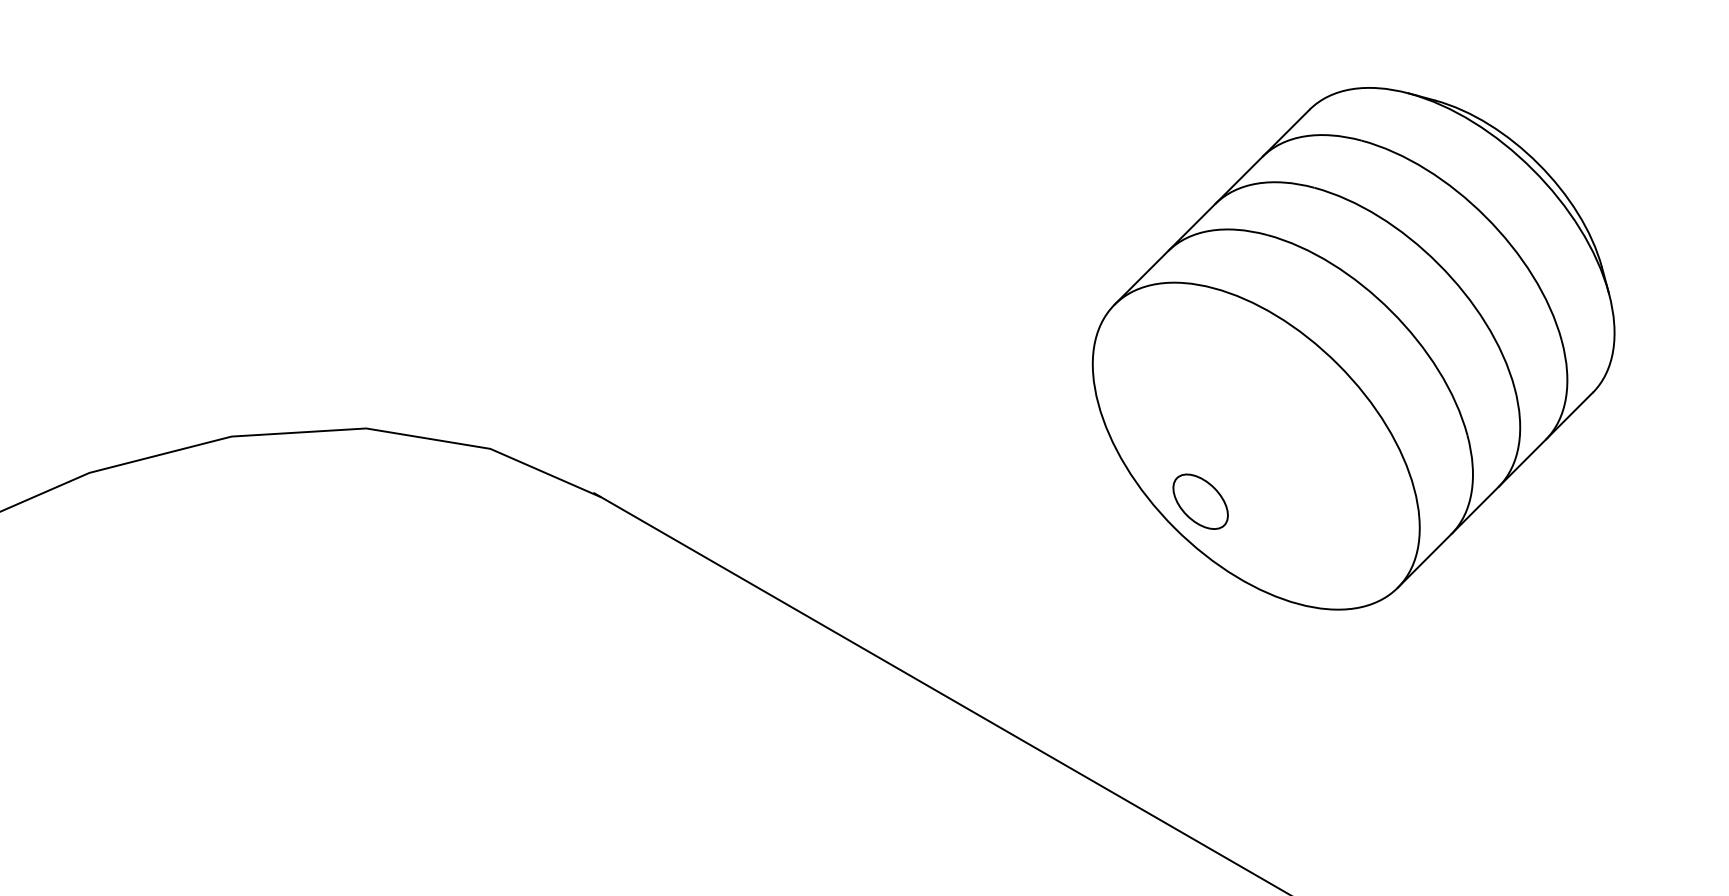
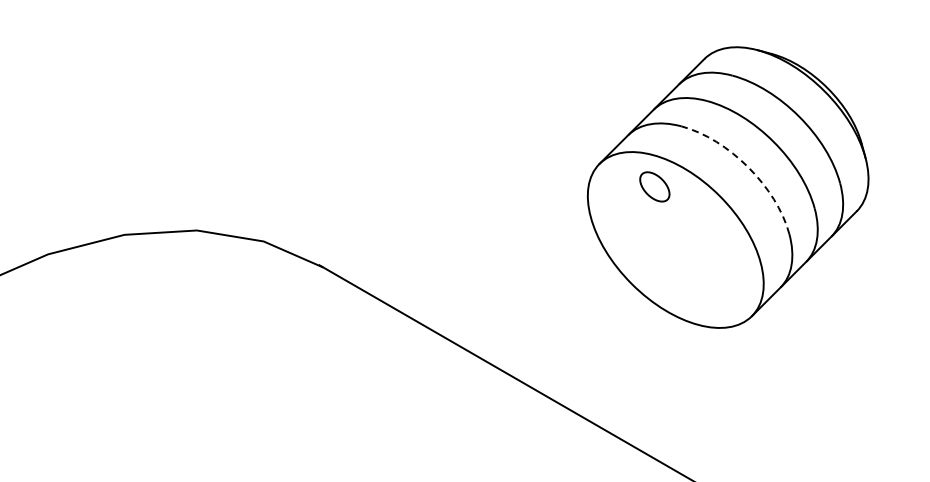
arc: (1391, 311) -> (748, 167), solid -> dashed
circle: (1199, 500) -> (654, 186), moved

